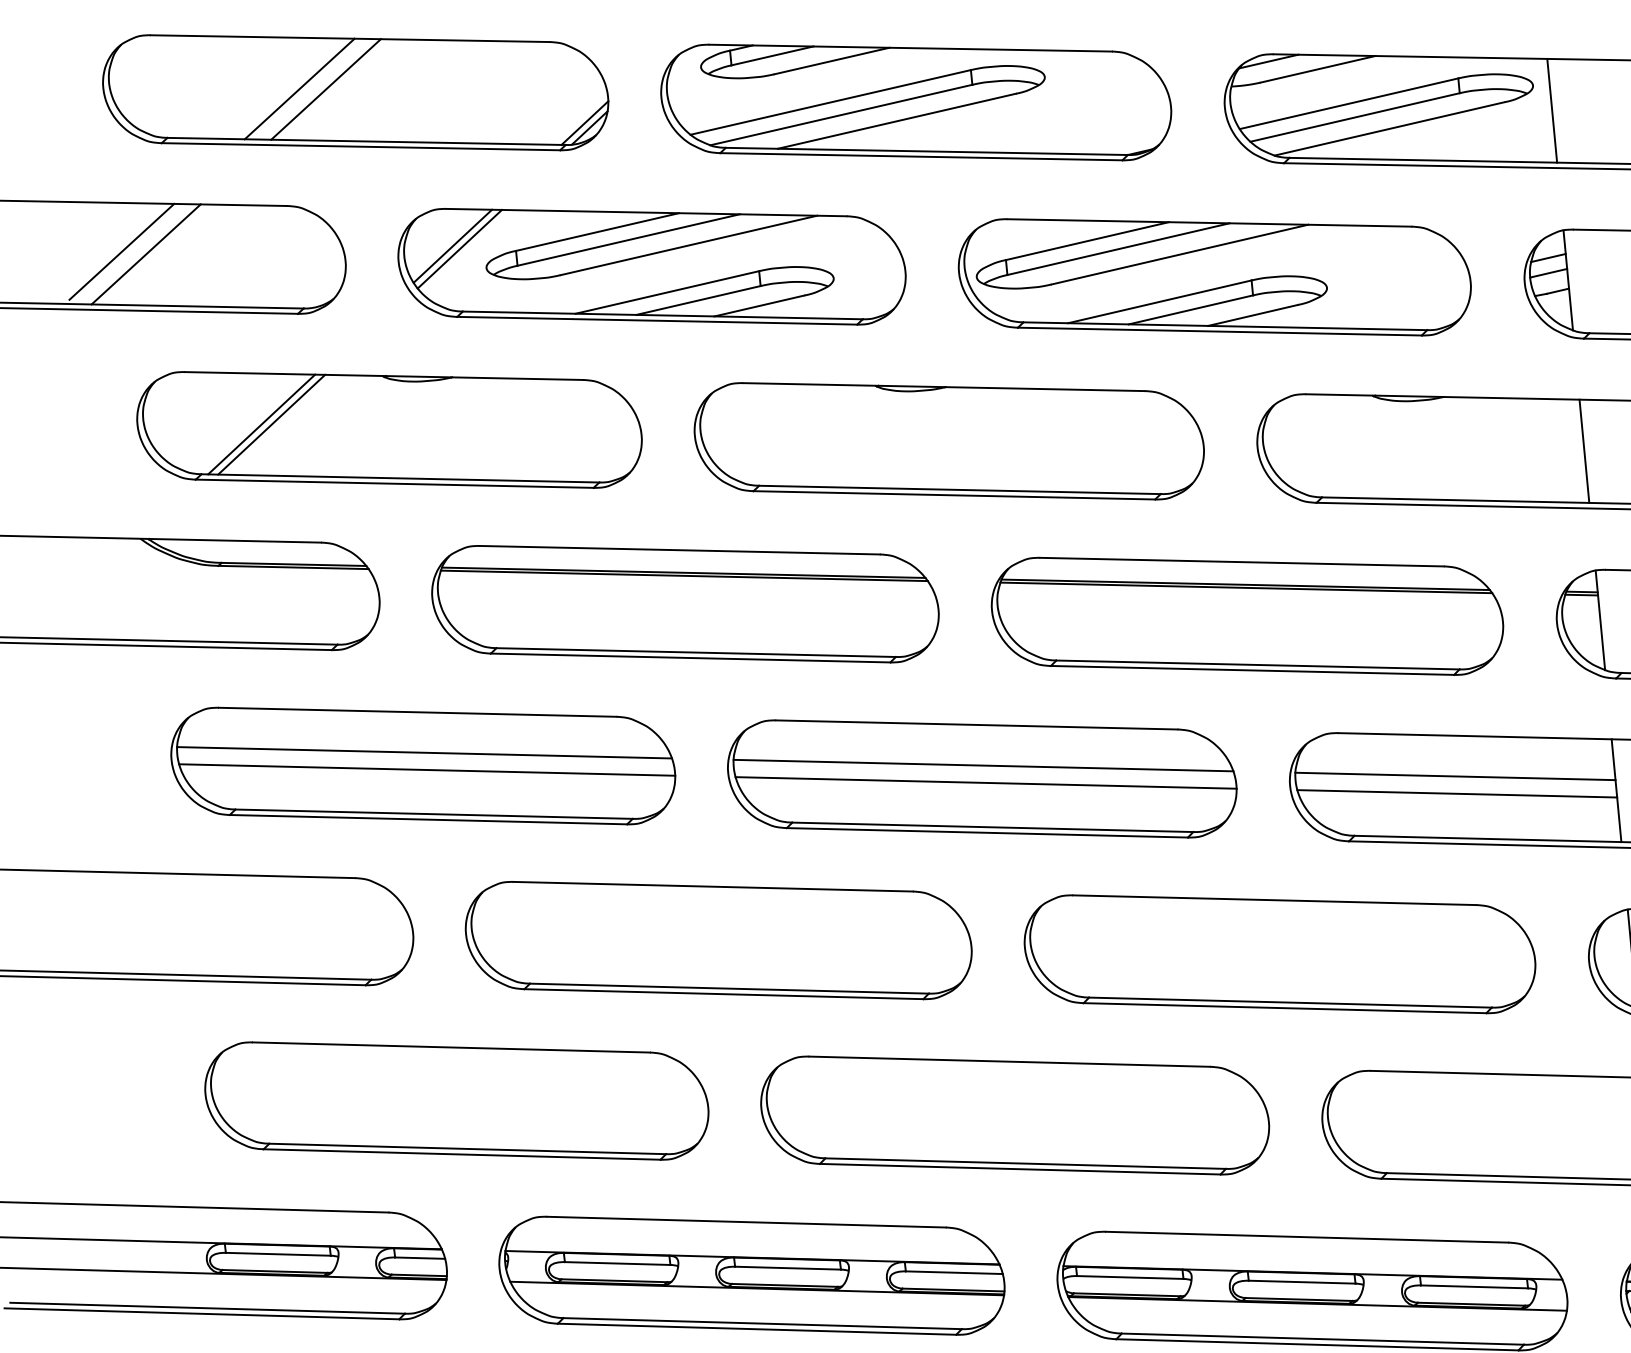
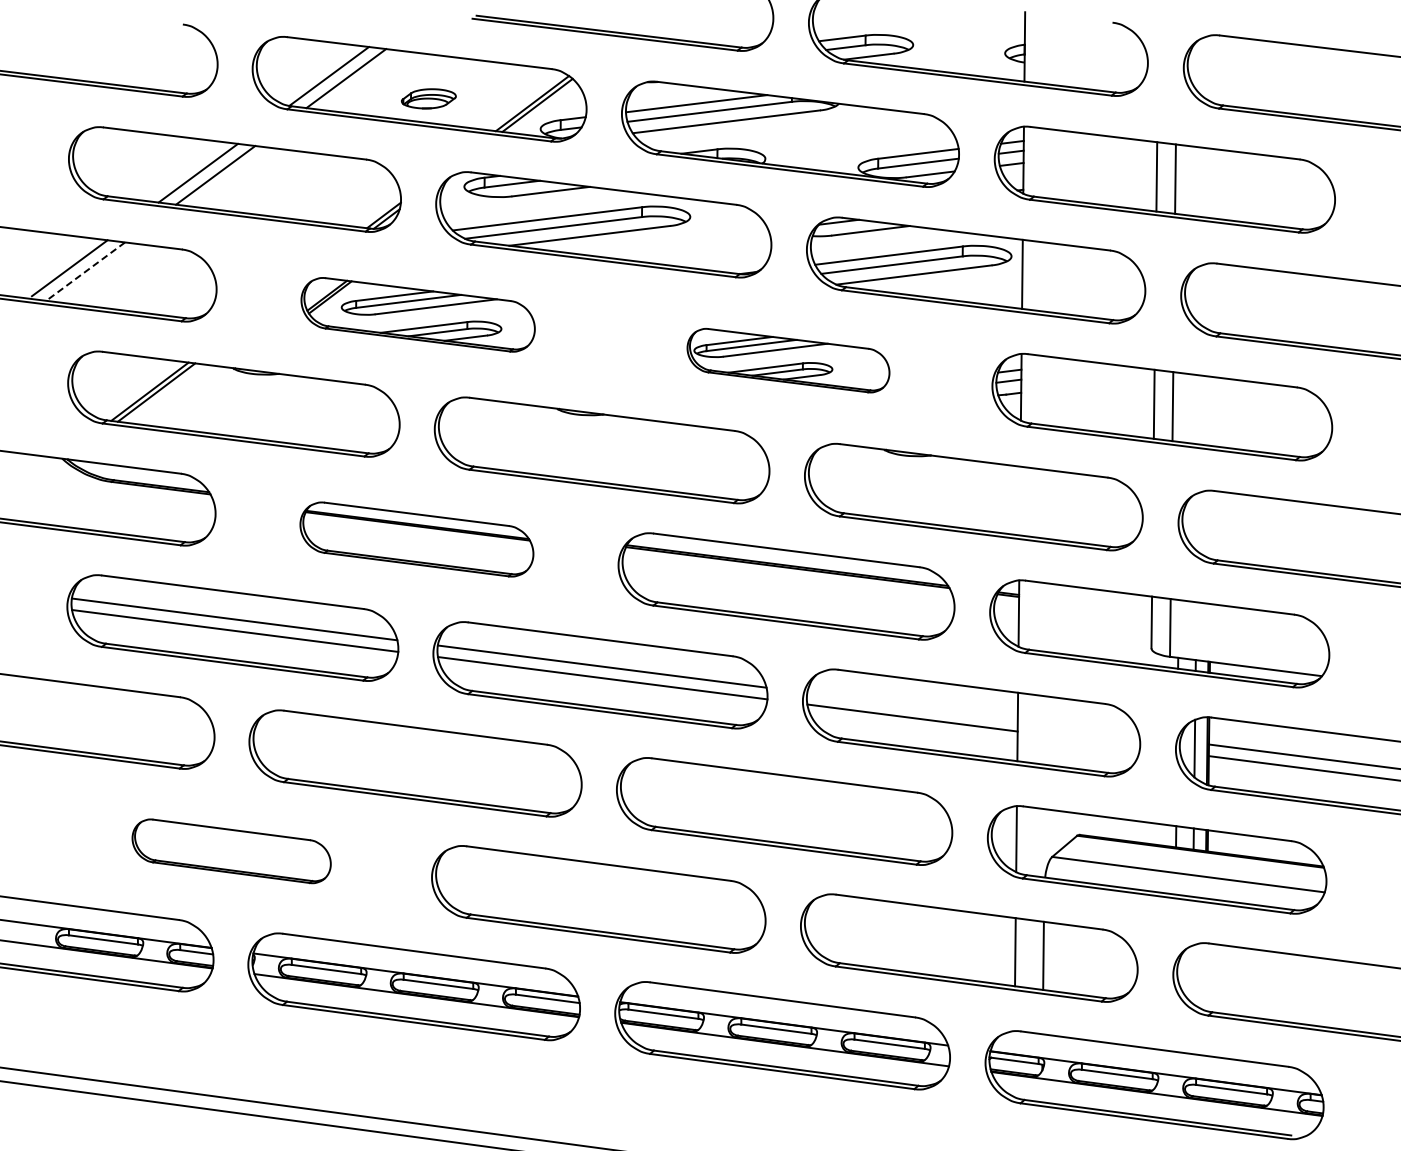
line: (145, 254) -> (85, 271), solid -> dashed
part: (650, 266) -> (417, 314), size x0.7
part: (1214, 276) -> (788, 360), size x0.6
line: (1583, 450) -> (1019, 500), removed
part: (684, 604) -> (416, 539), size x0.7
line: (1455, 775) -> (912, 705), removed
part: (456, 1101) -> (231, 851), size x0.6

